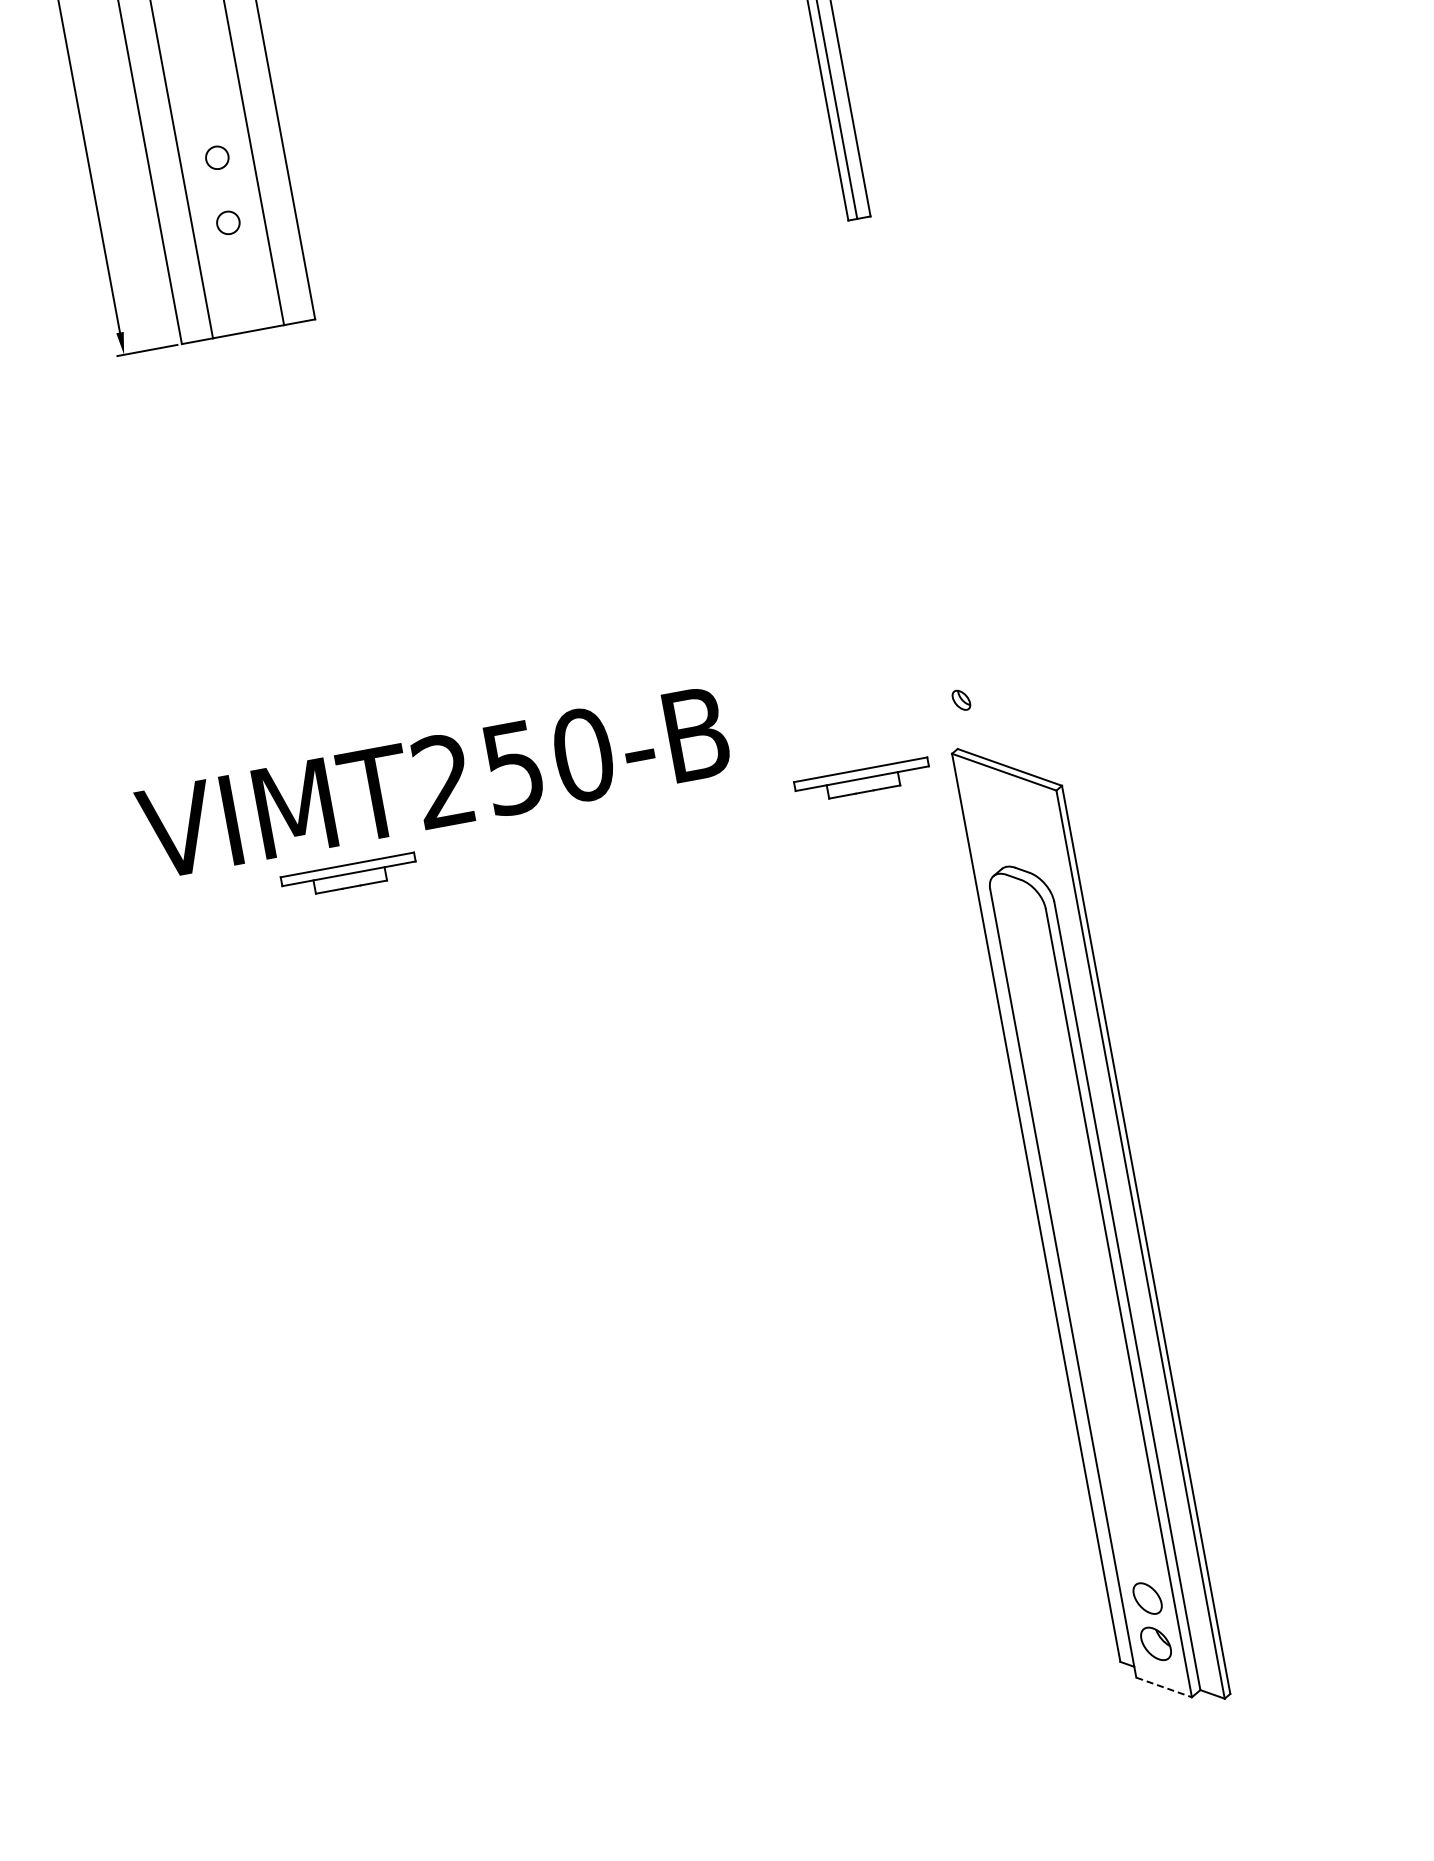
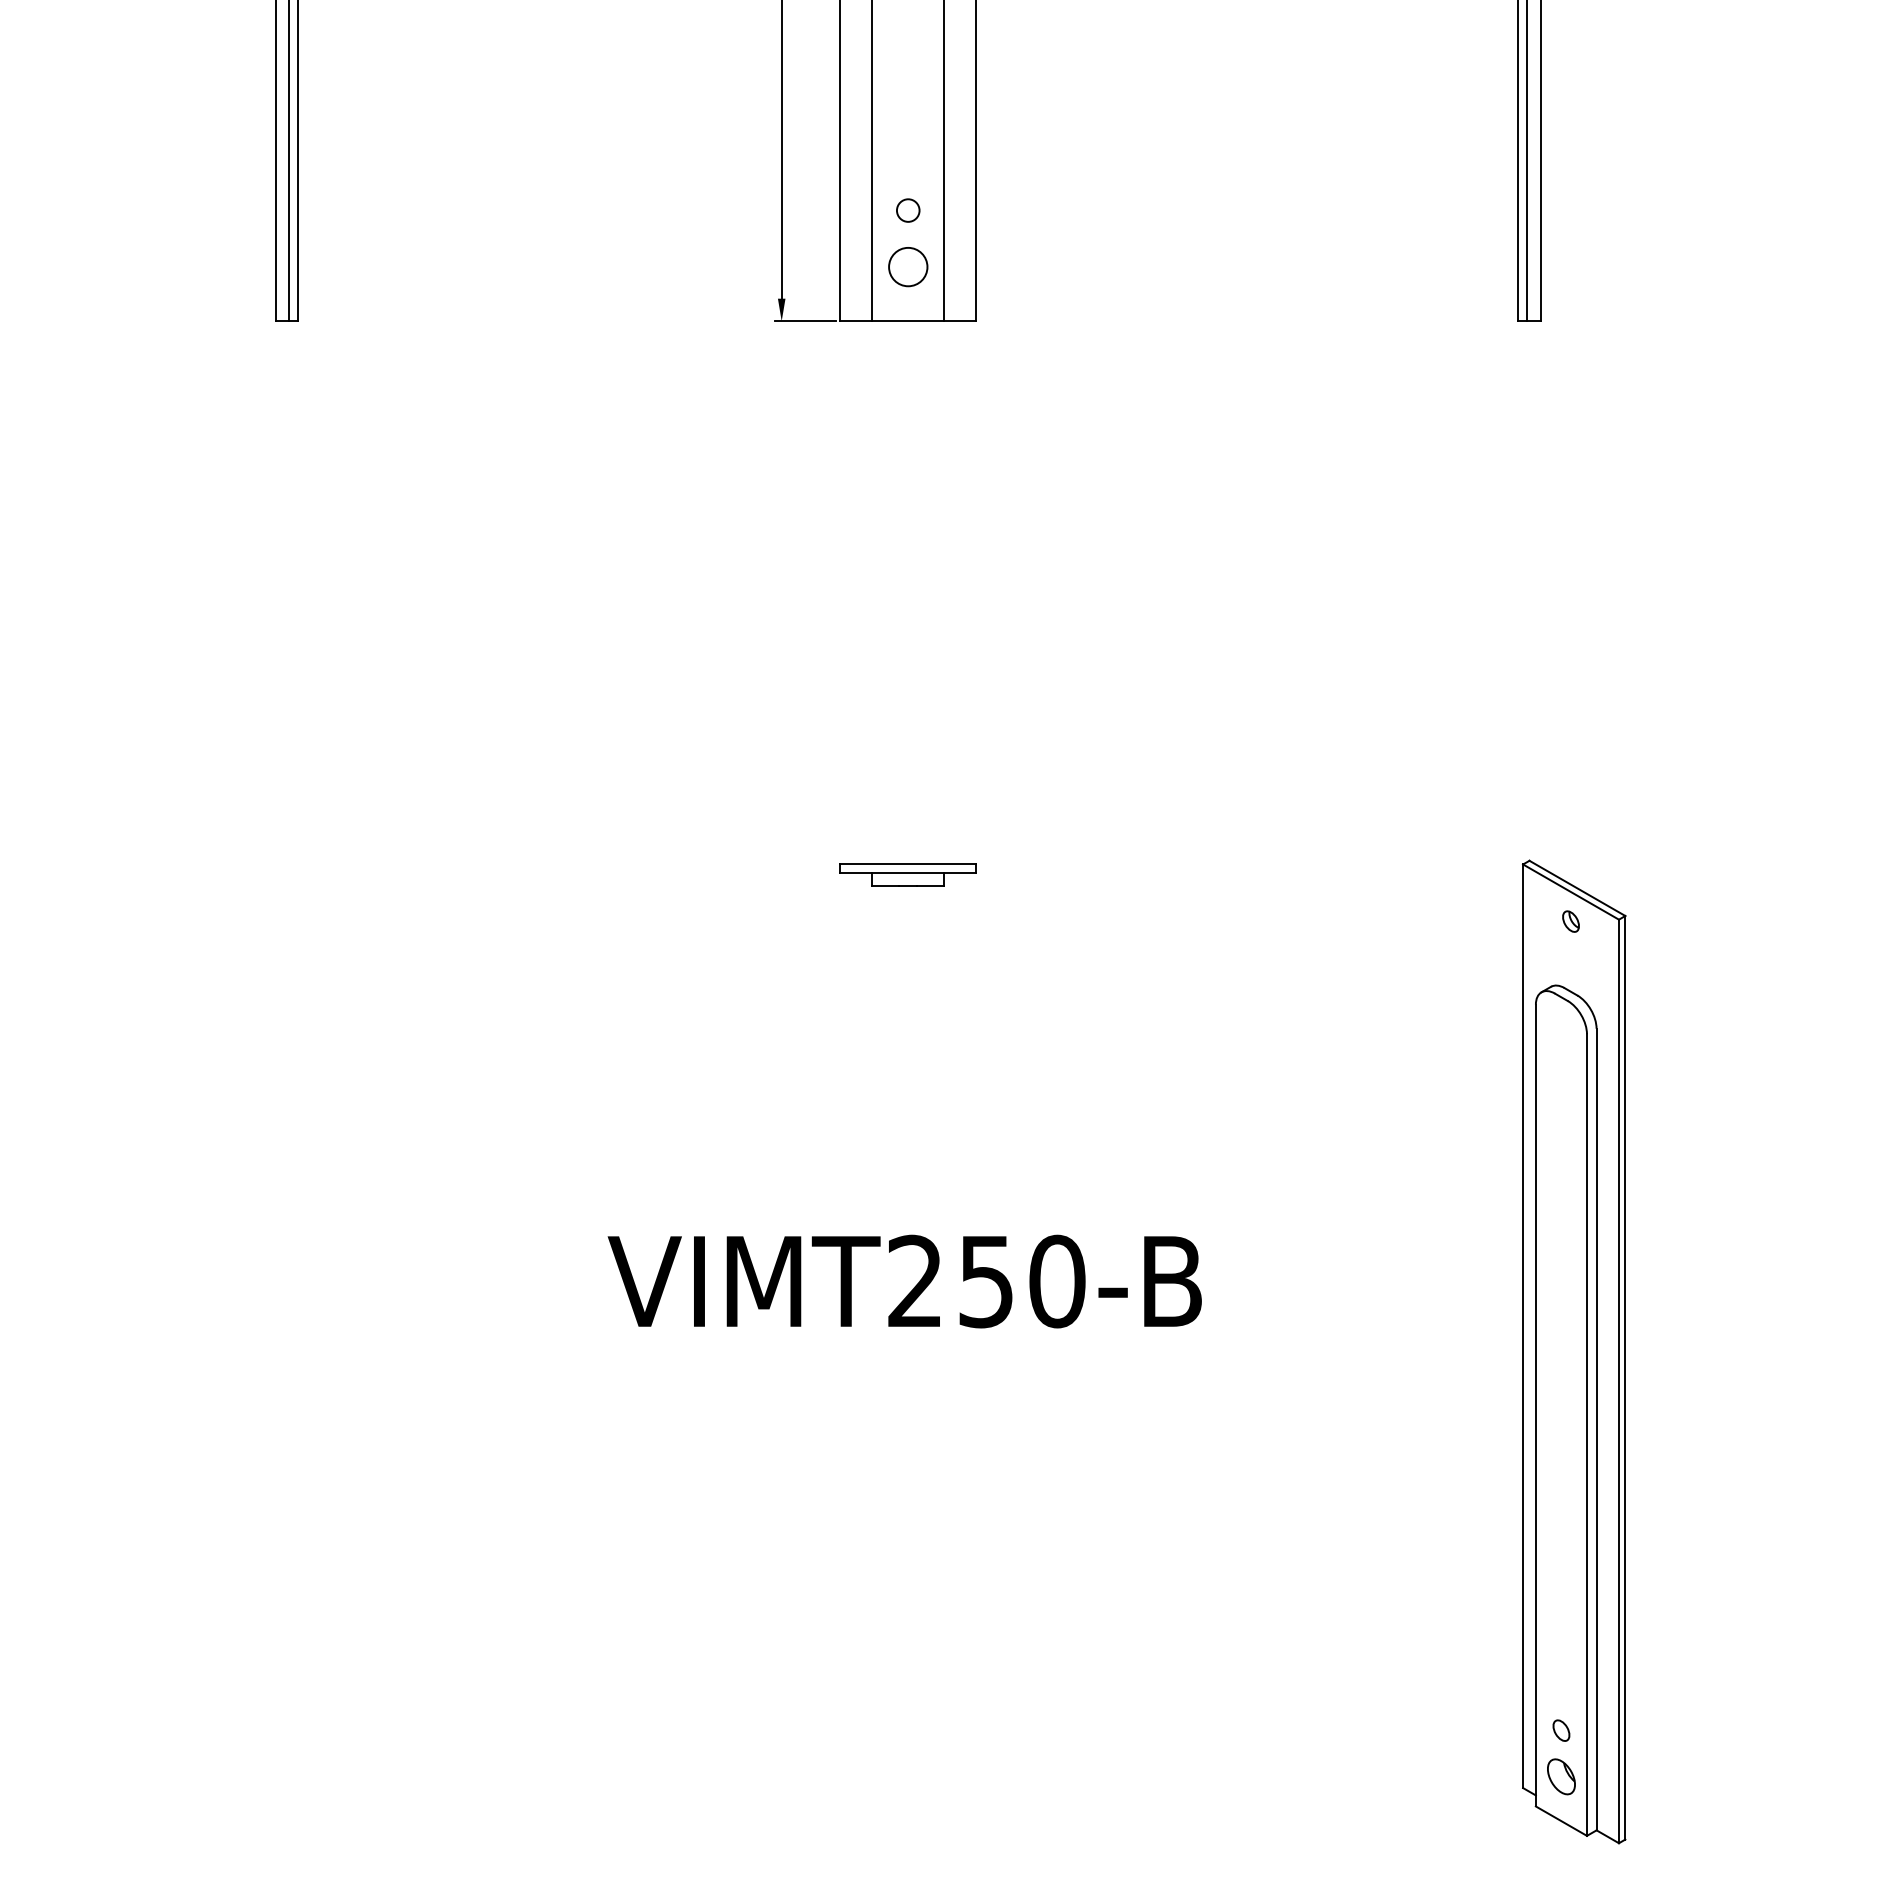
circle: (217, 157) -> (909, 144), removed
circle: (238, 278) -> (908, 267), added
part: (960, 700) -> (1570, 921), moved
part: (861, 780) -> (1429, 874), removed
text: (433, 782) -> (904, 1281), moved
part: (1147, 1598) -> (1561, 1730), size x0.62
line: (1164, 1687) -> (1561, 1821), dashed -> solid

